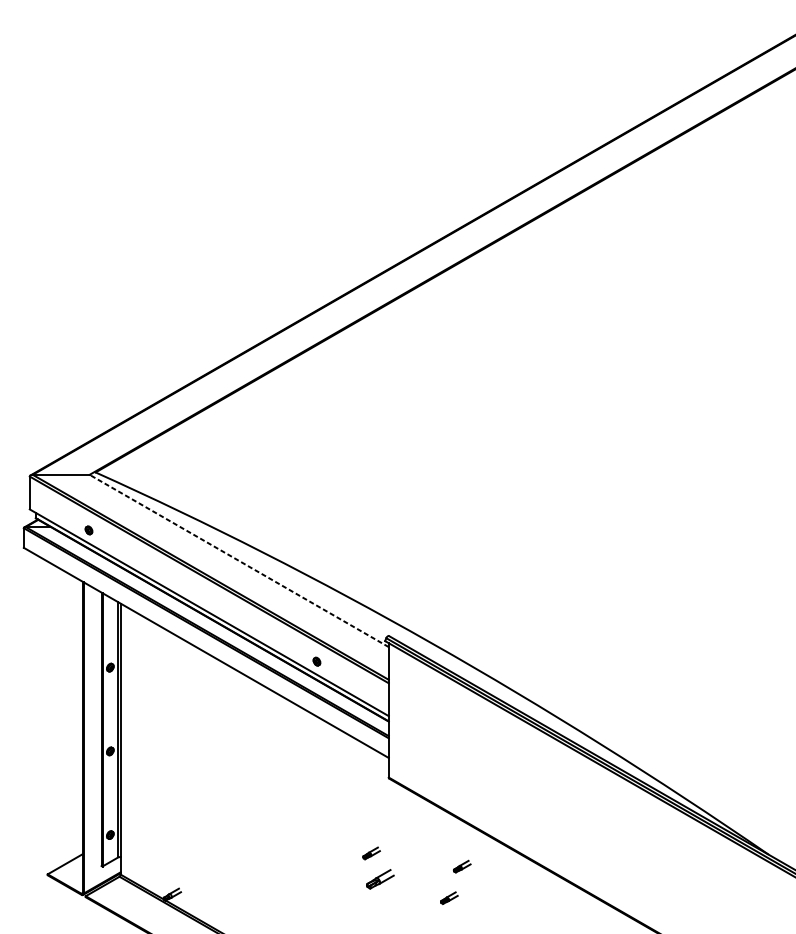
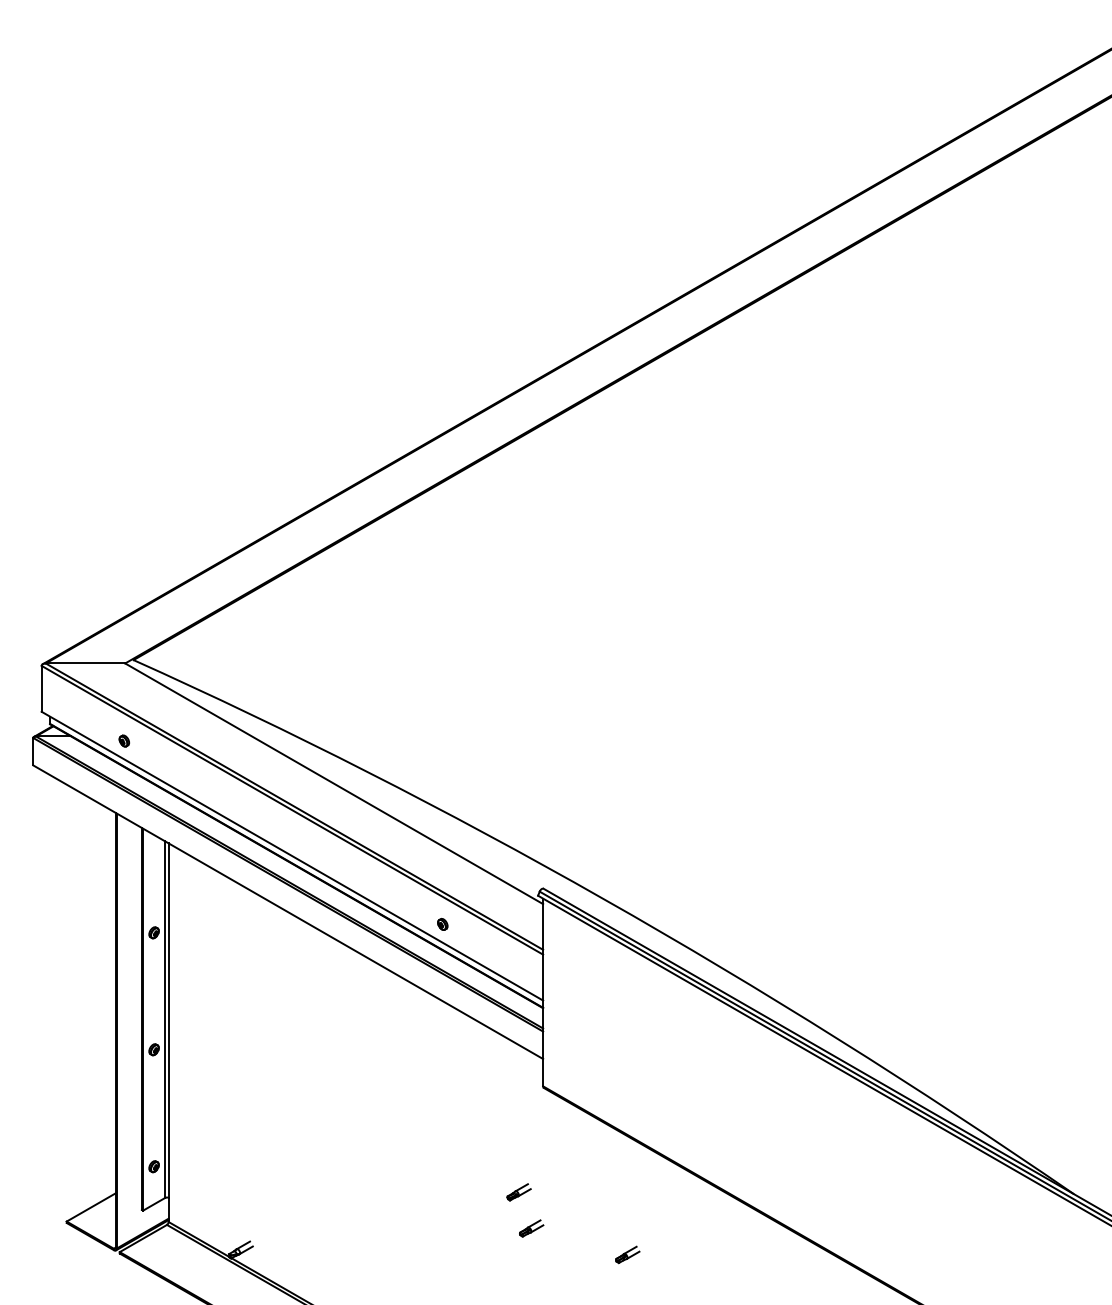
line: (238, 560) -> (333, 783), dashed -> solid
part: (462, 866) -> (645, 1210), removed
part: (380, 879) -> (531, 1228), size x0.62

